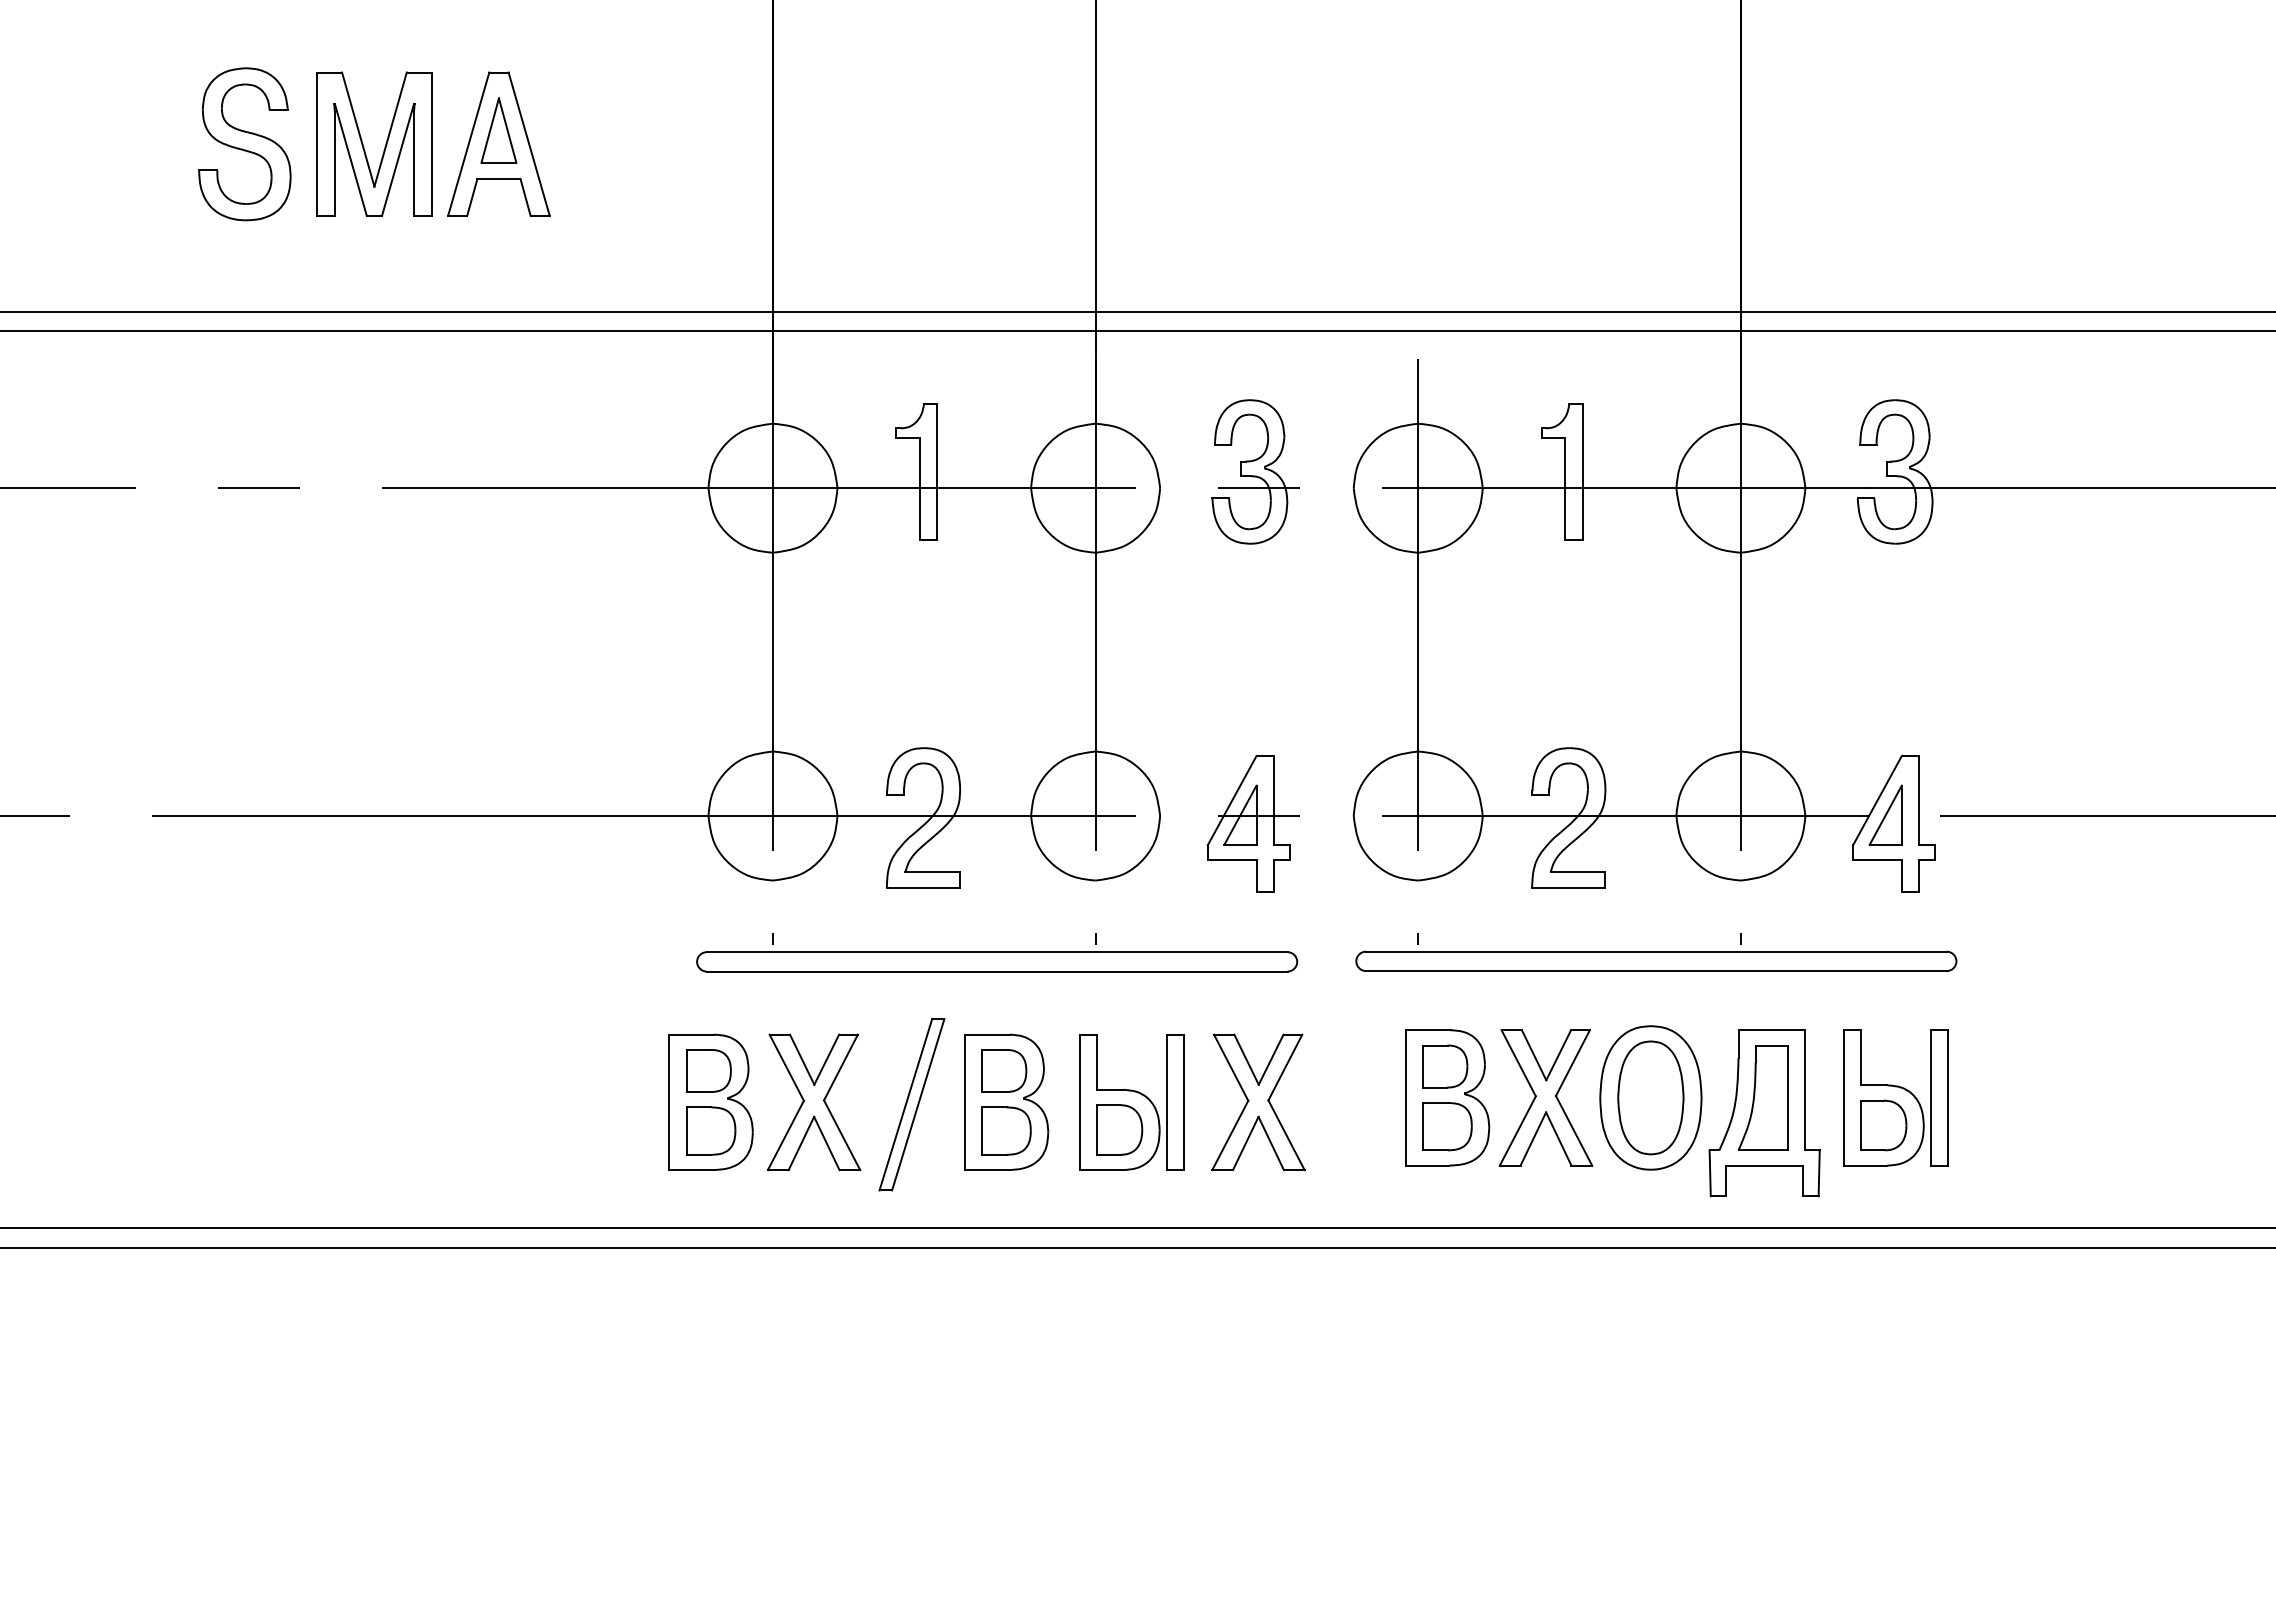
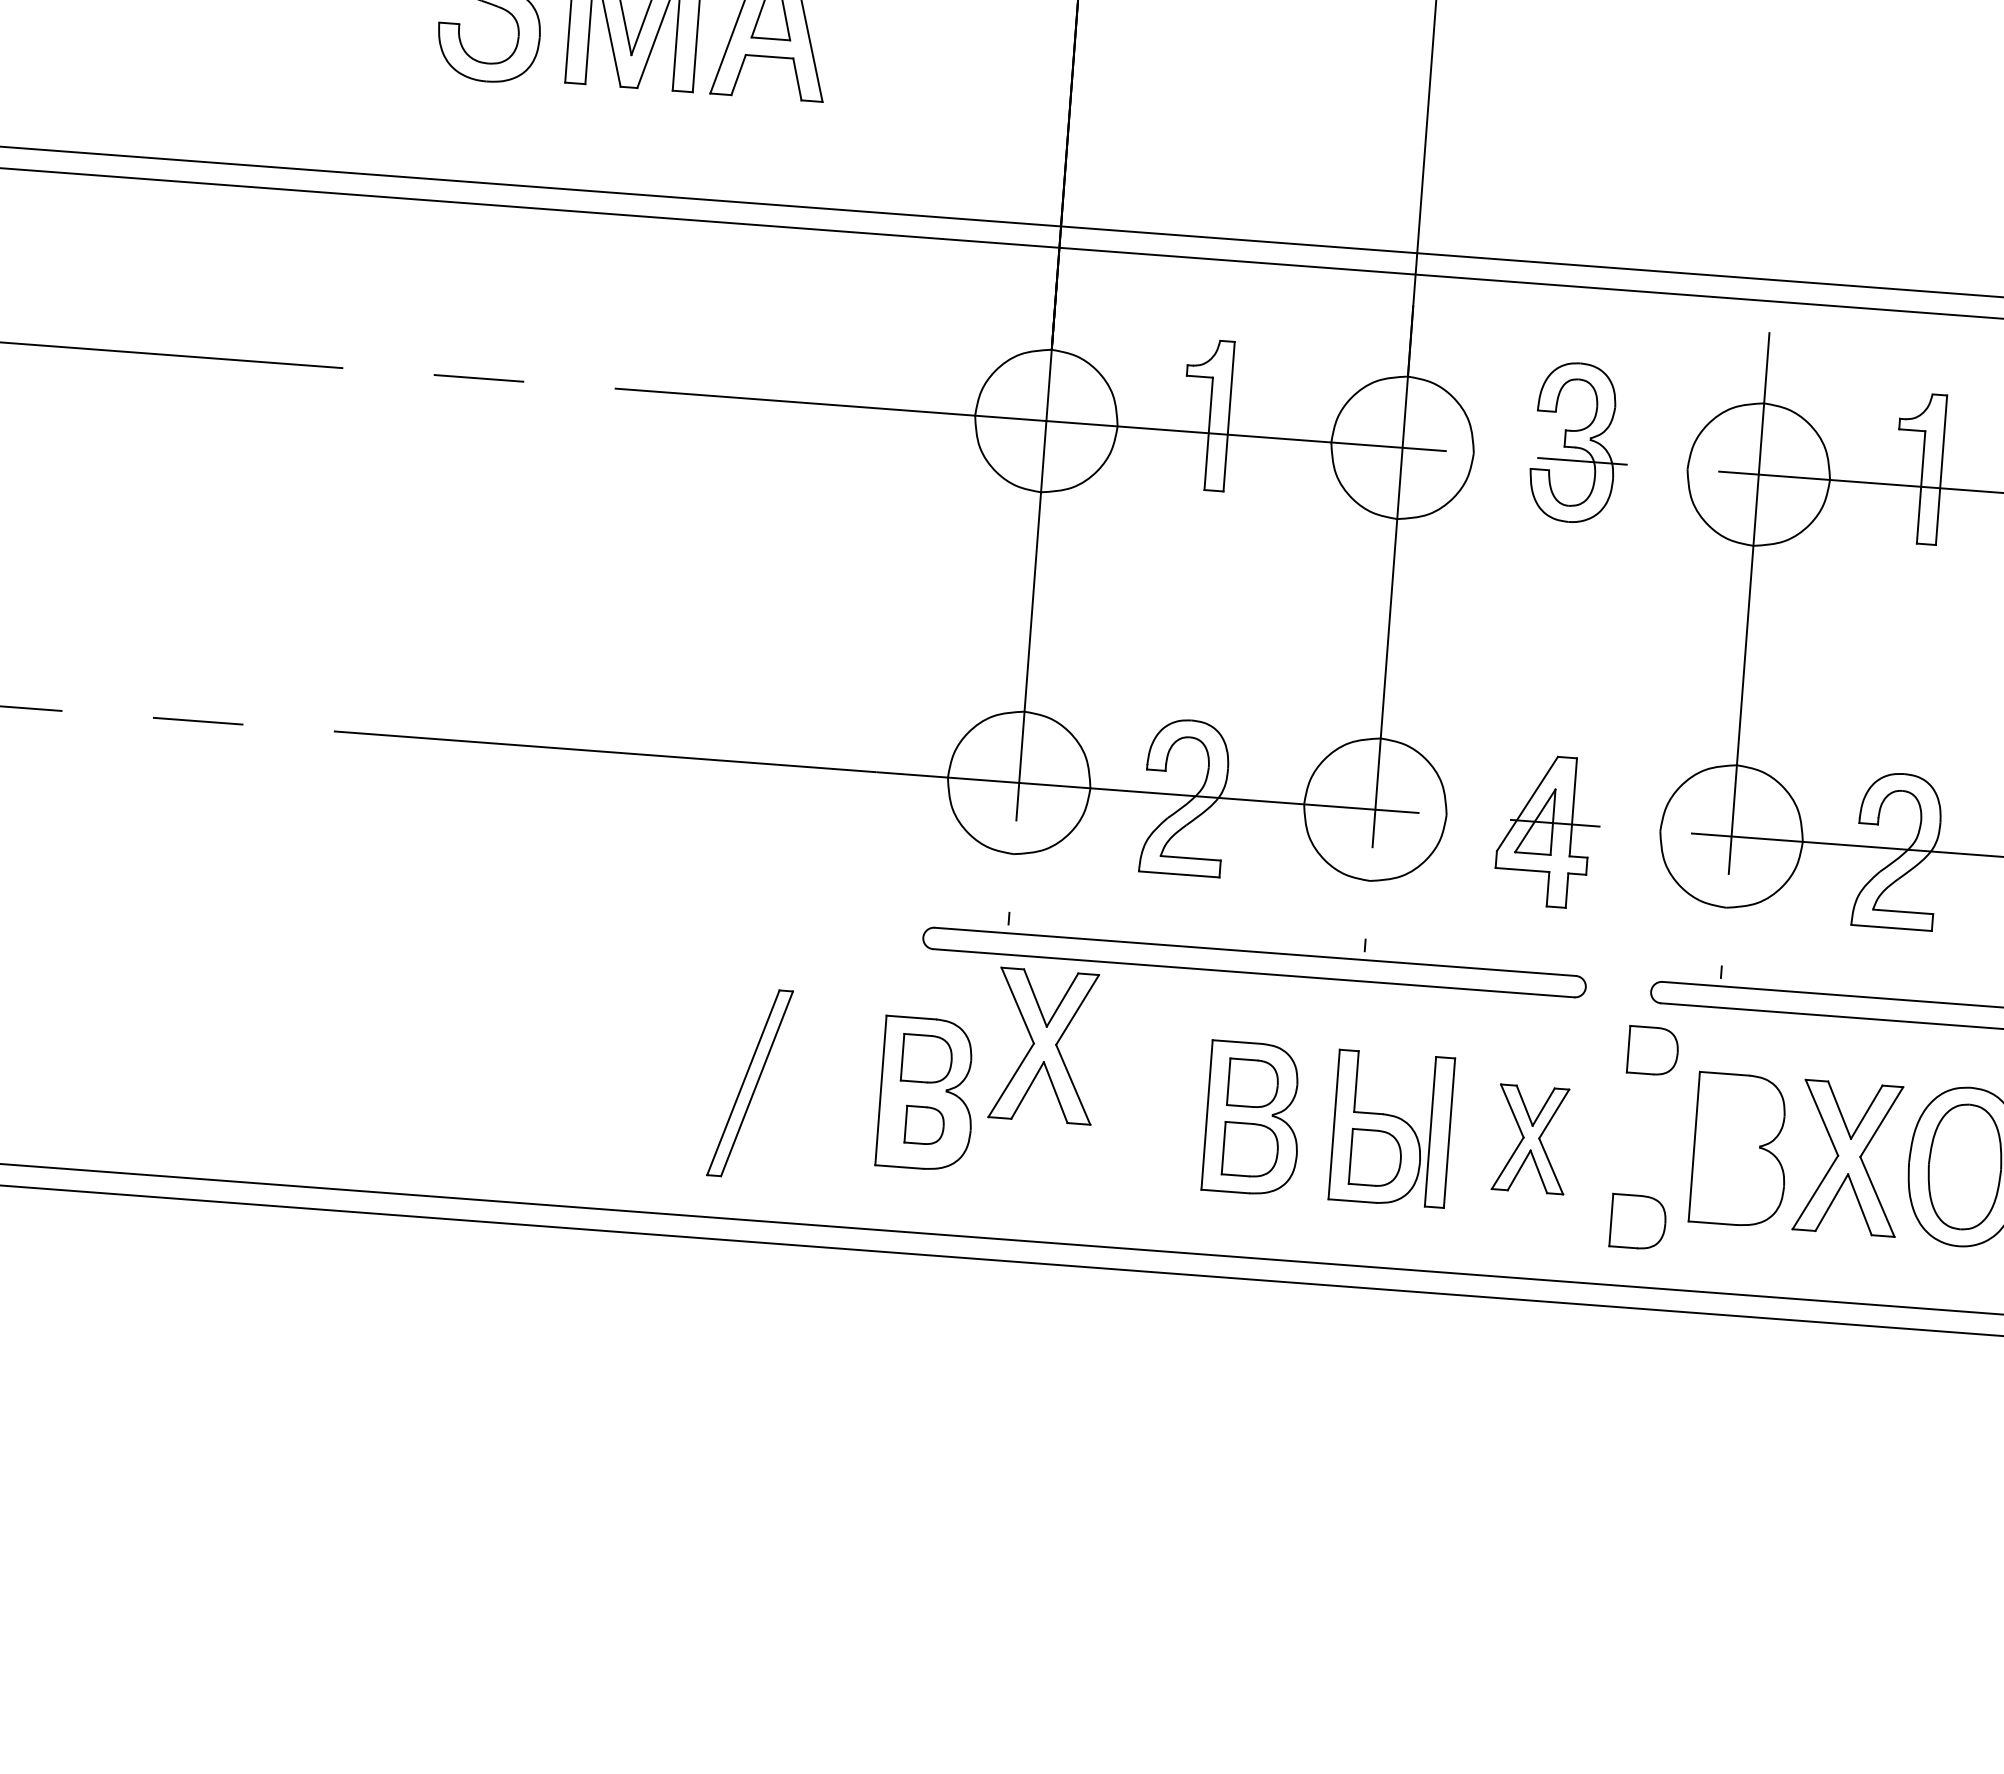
part: (1445, 1066) -> (1653, 1050), moved
part: (813, 1102) -> (1044, 1046), moved
part: (1258, 1102) -> (1531, 1139), size x0.7
part: (911, 1104) -> (749, 1082), moved
part: (1447, 1126) -> (1638, 1221), moved
part: (711, 1130) -> (925, 1124), size x0.7

